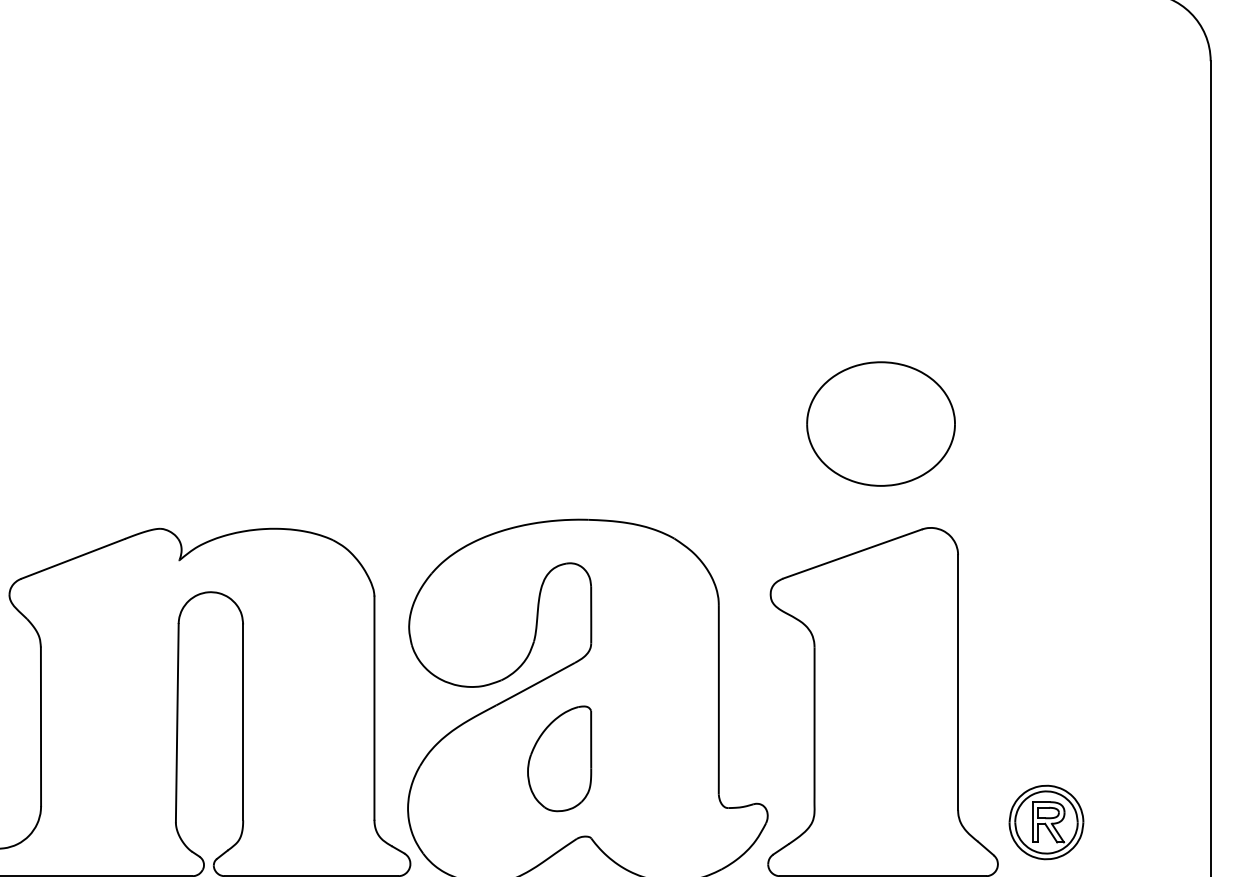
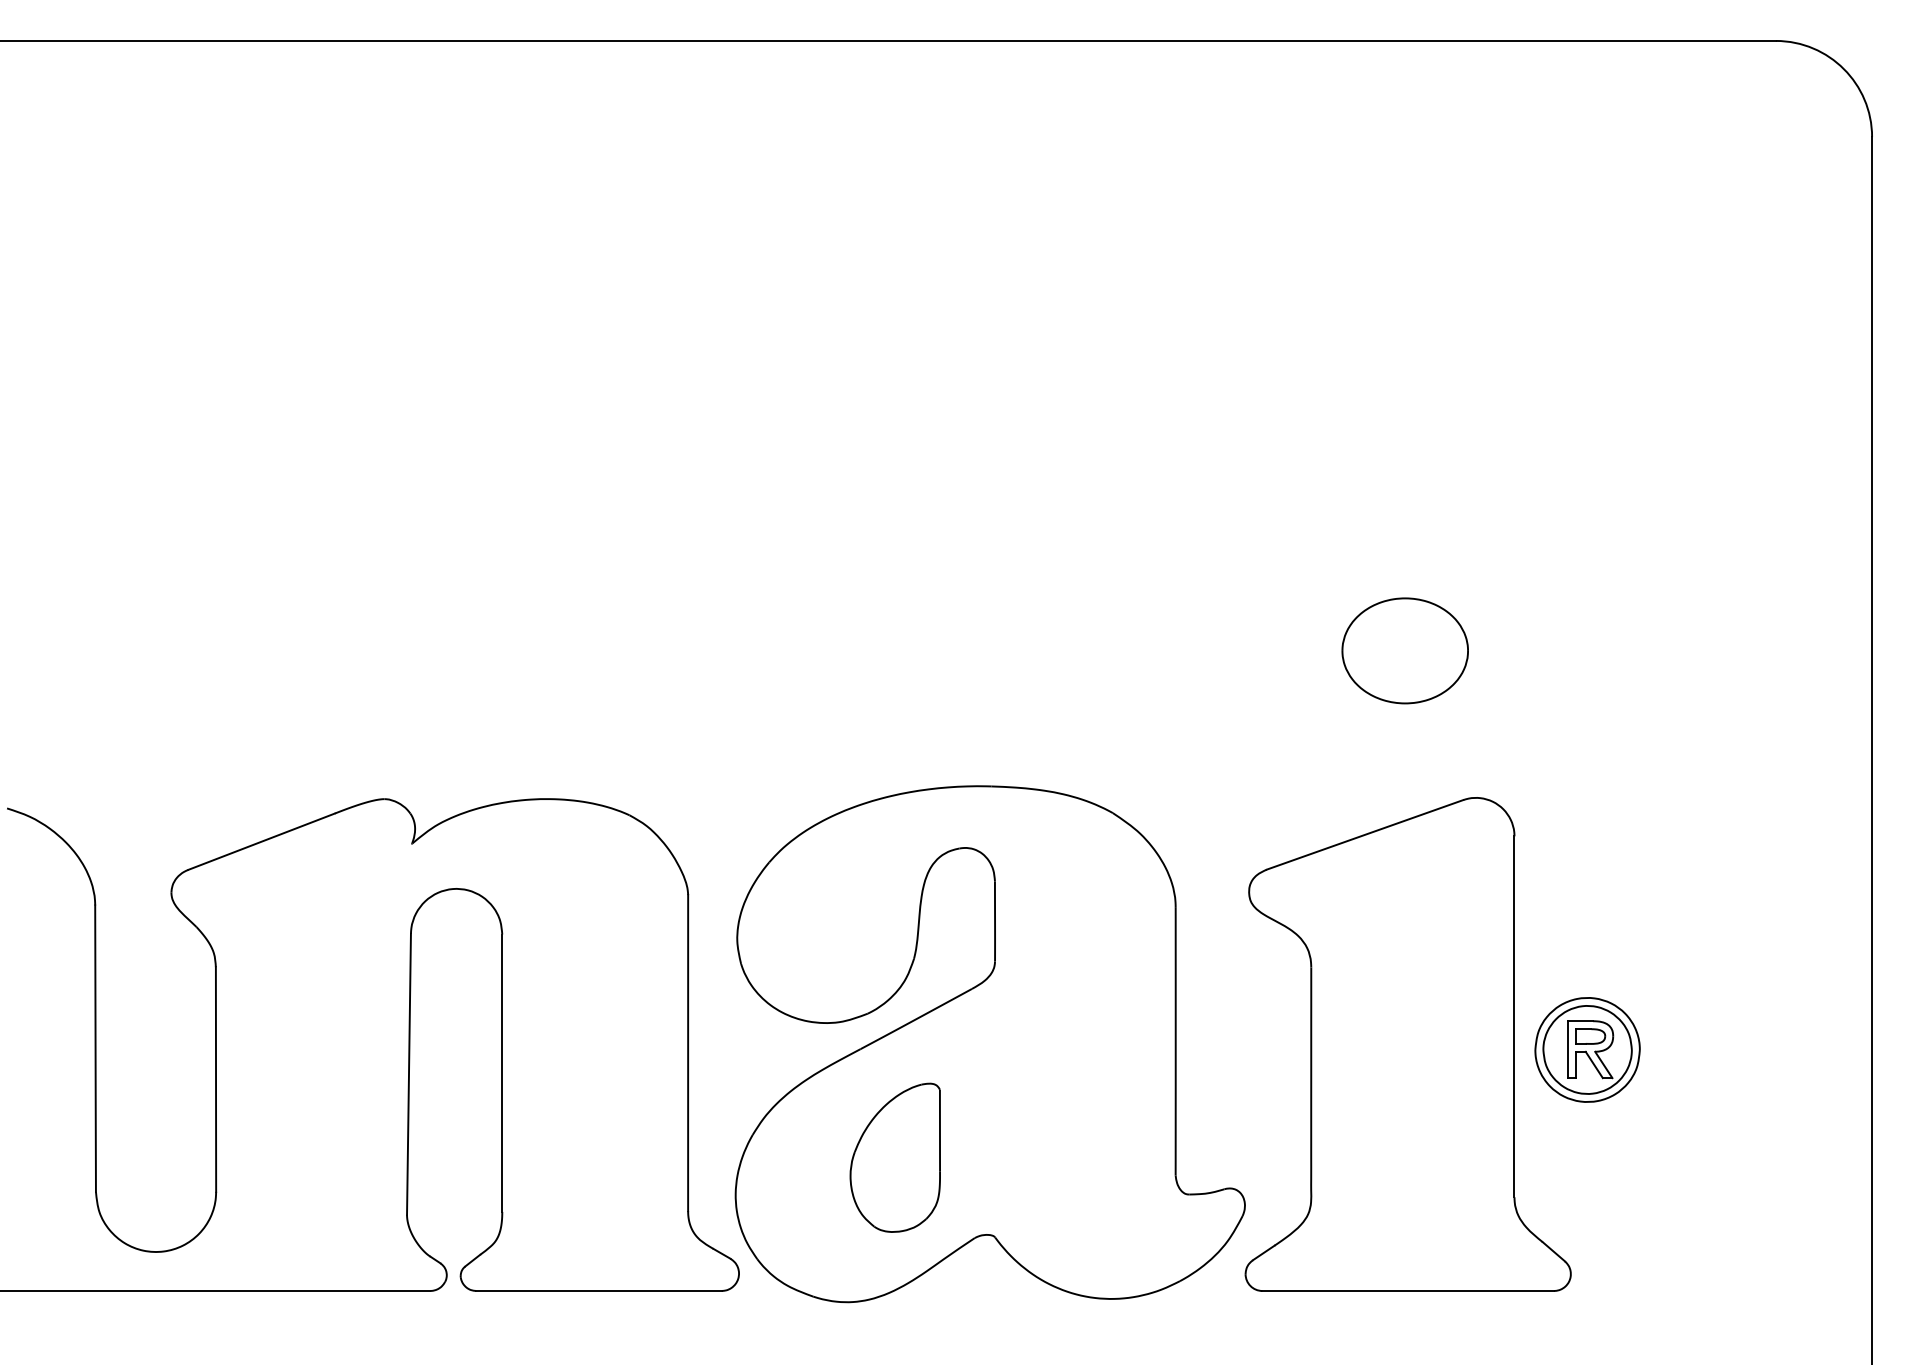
part: (880, 423) -> (1404, 650), size x0.6
part: (559, 758) -> (894, 1157), moved
part: (1046, 822) -> (1587, 1049), moved

